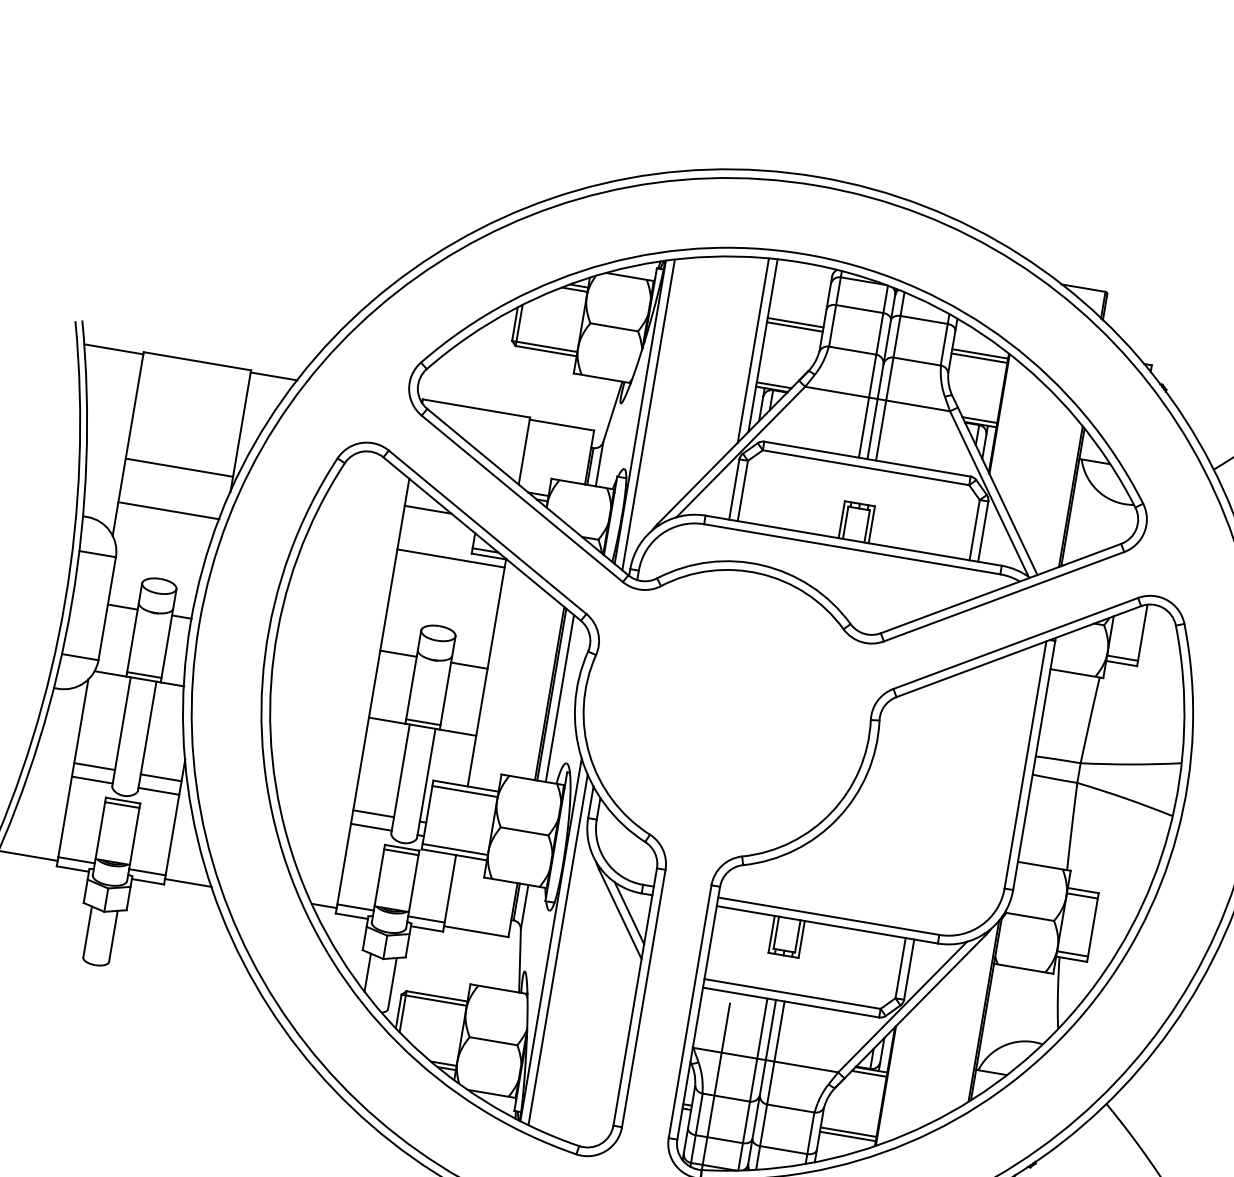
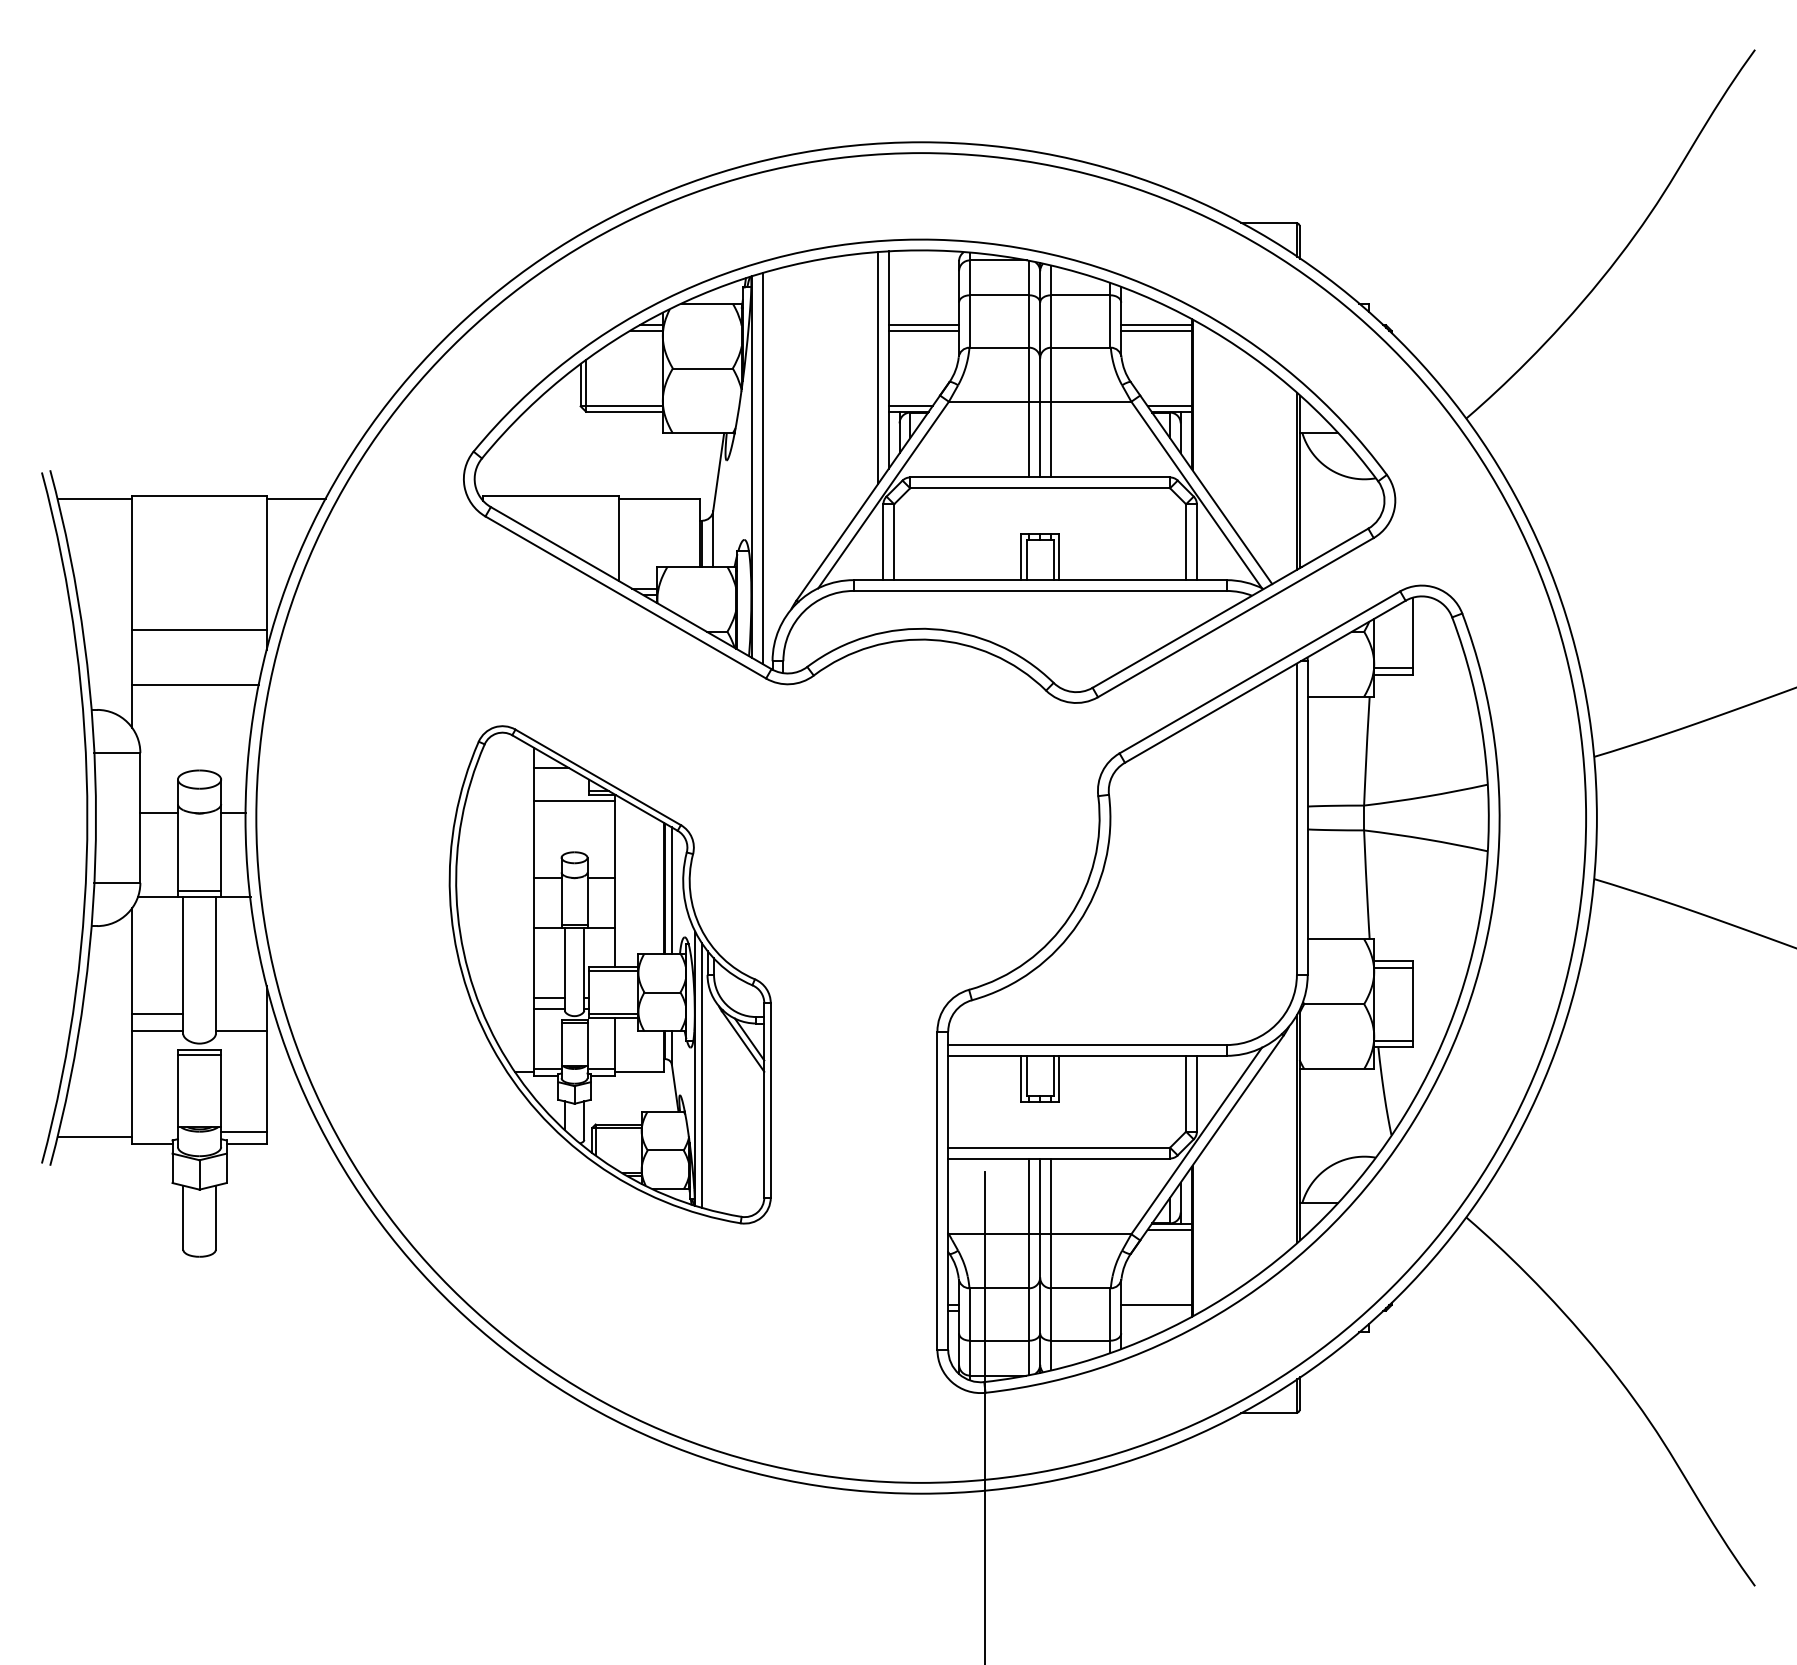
line: (161, 777) -> (241, 1013), removed
part: (458, 796) -> (609, 974), size x0.6
line: (76, 860) -> (154, 1132), removed
line: (188, 882) -> (296, 1136), removed
line: (847, 1136) -> (1156, 1310), removed

